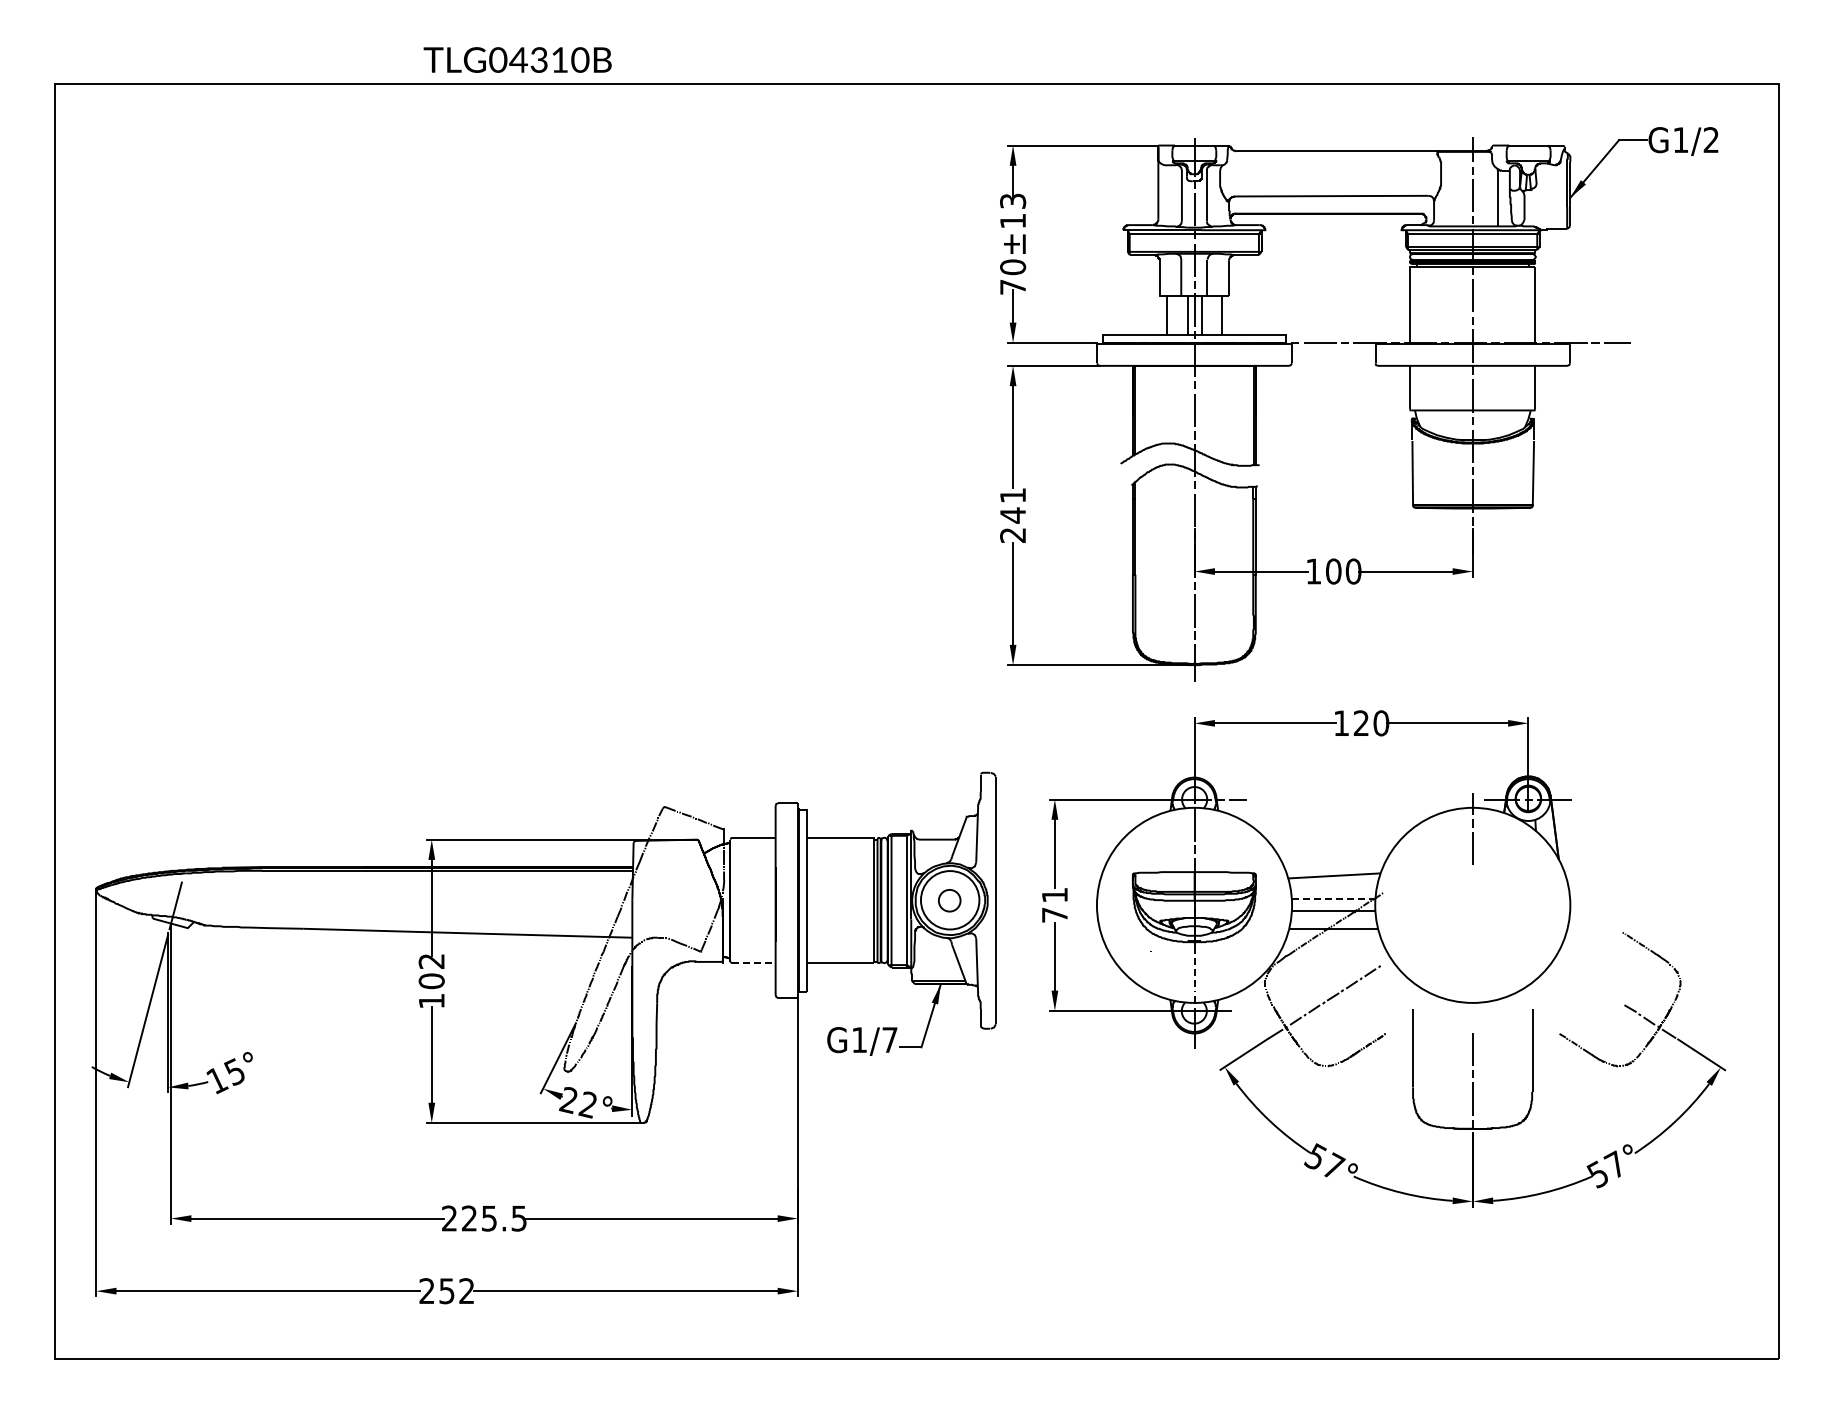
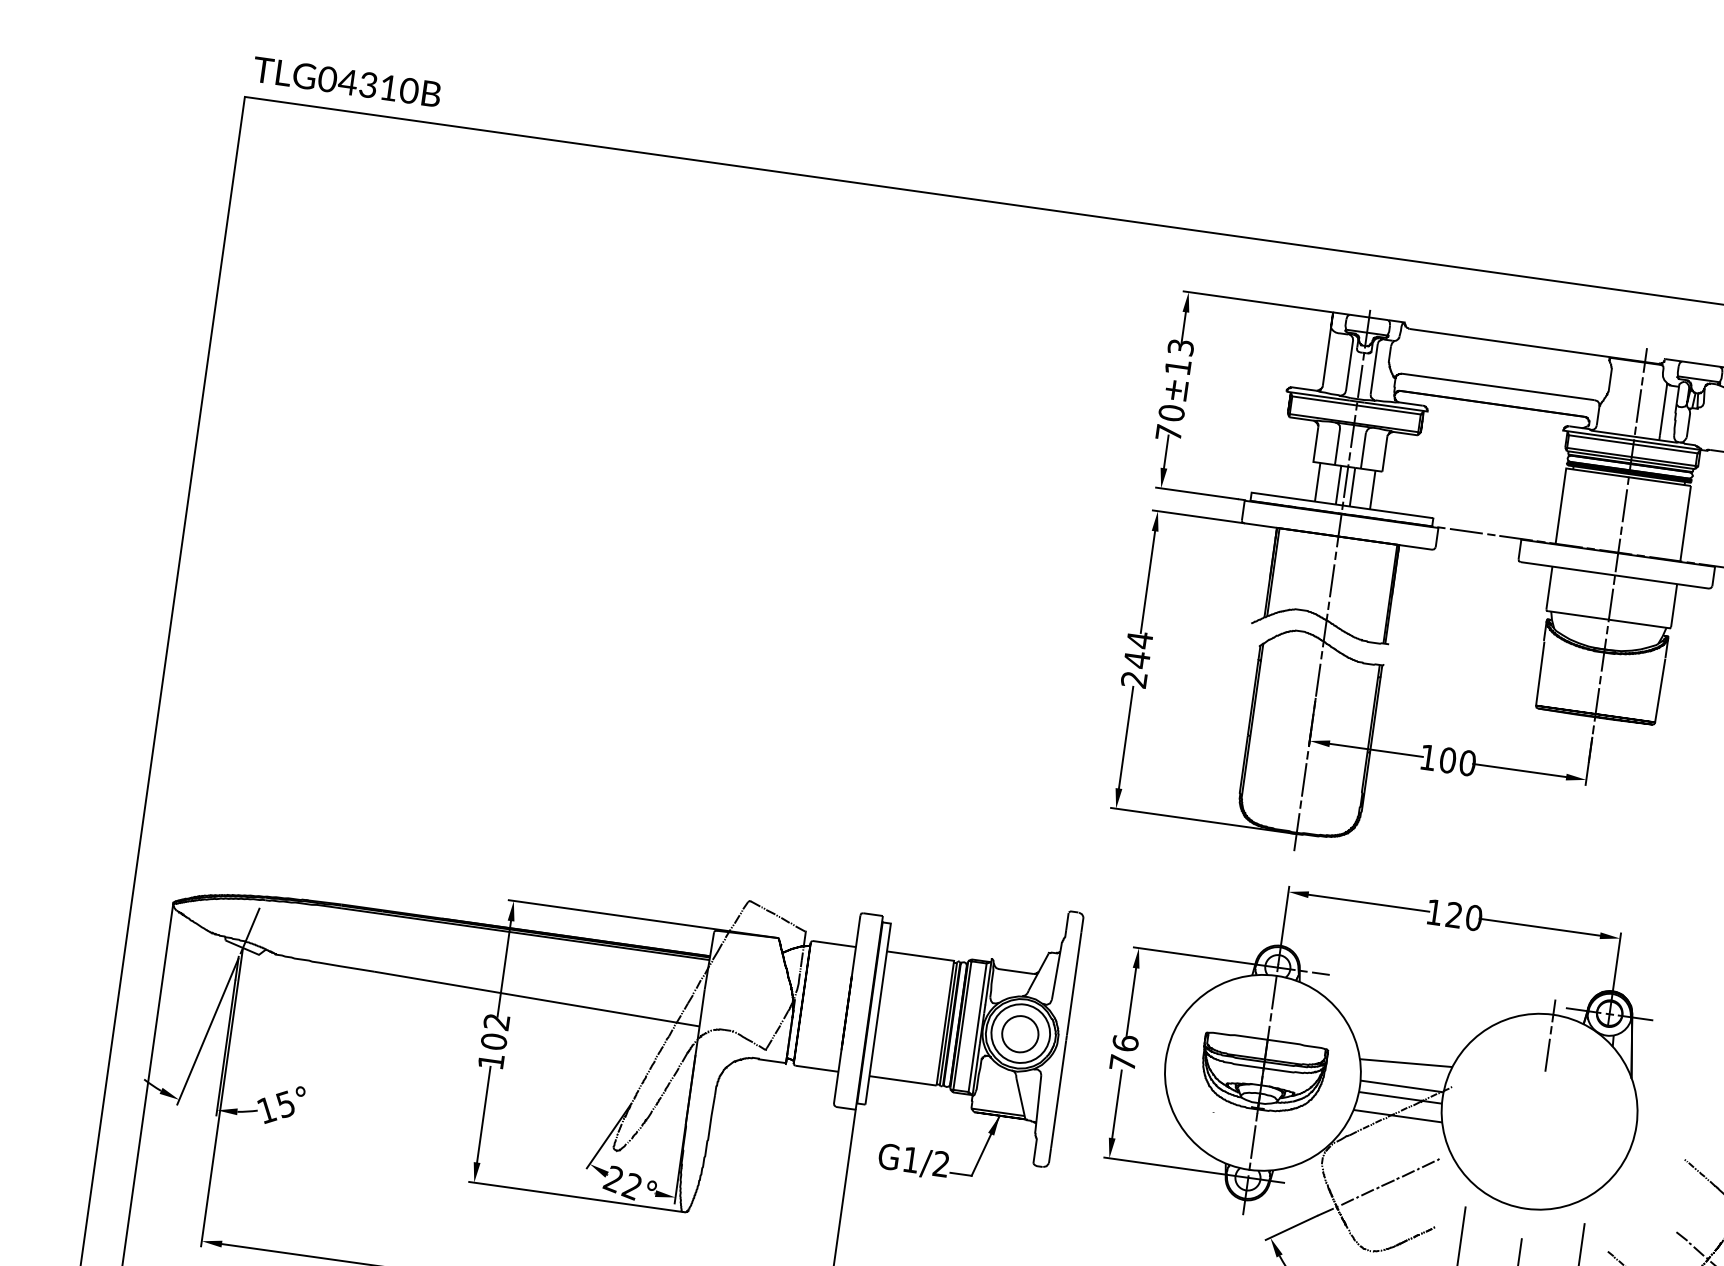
text: (517, 59) -> (346, 81), moved
text: (1012, 495) -> (1139, 639), 241 -> 244
text: (1054, 894) -> (1125, 1042), 71 -> 76
line: (1333, 899) -> (1401, 1086), dashed -> solid
circle: (949, 900) -> (1020, 1033), size x1.67
line: (753, 963) -> (816, 1069), dashed -> solid
line: (1194, 974) -> (1253, 1141), dashed -> solid
text: (889, 1039) -> (940, 1163), G1/7 -> G1/2

